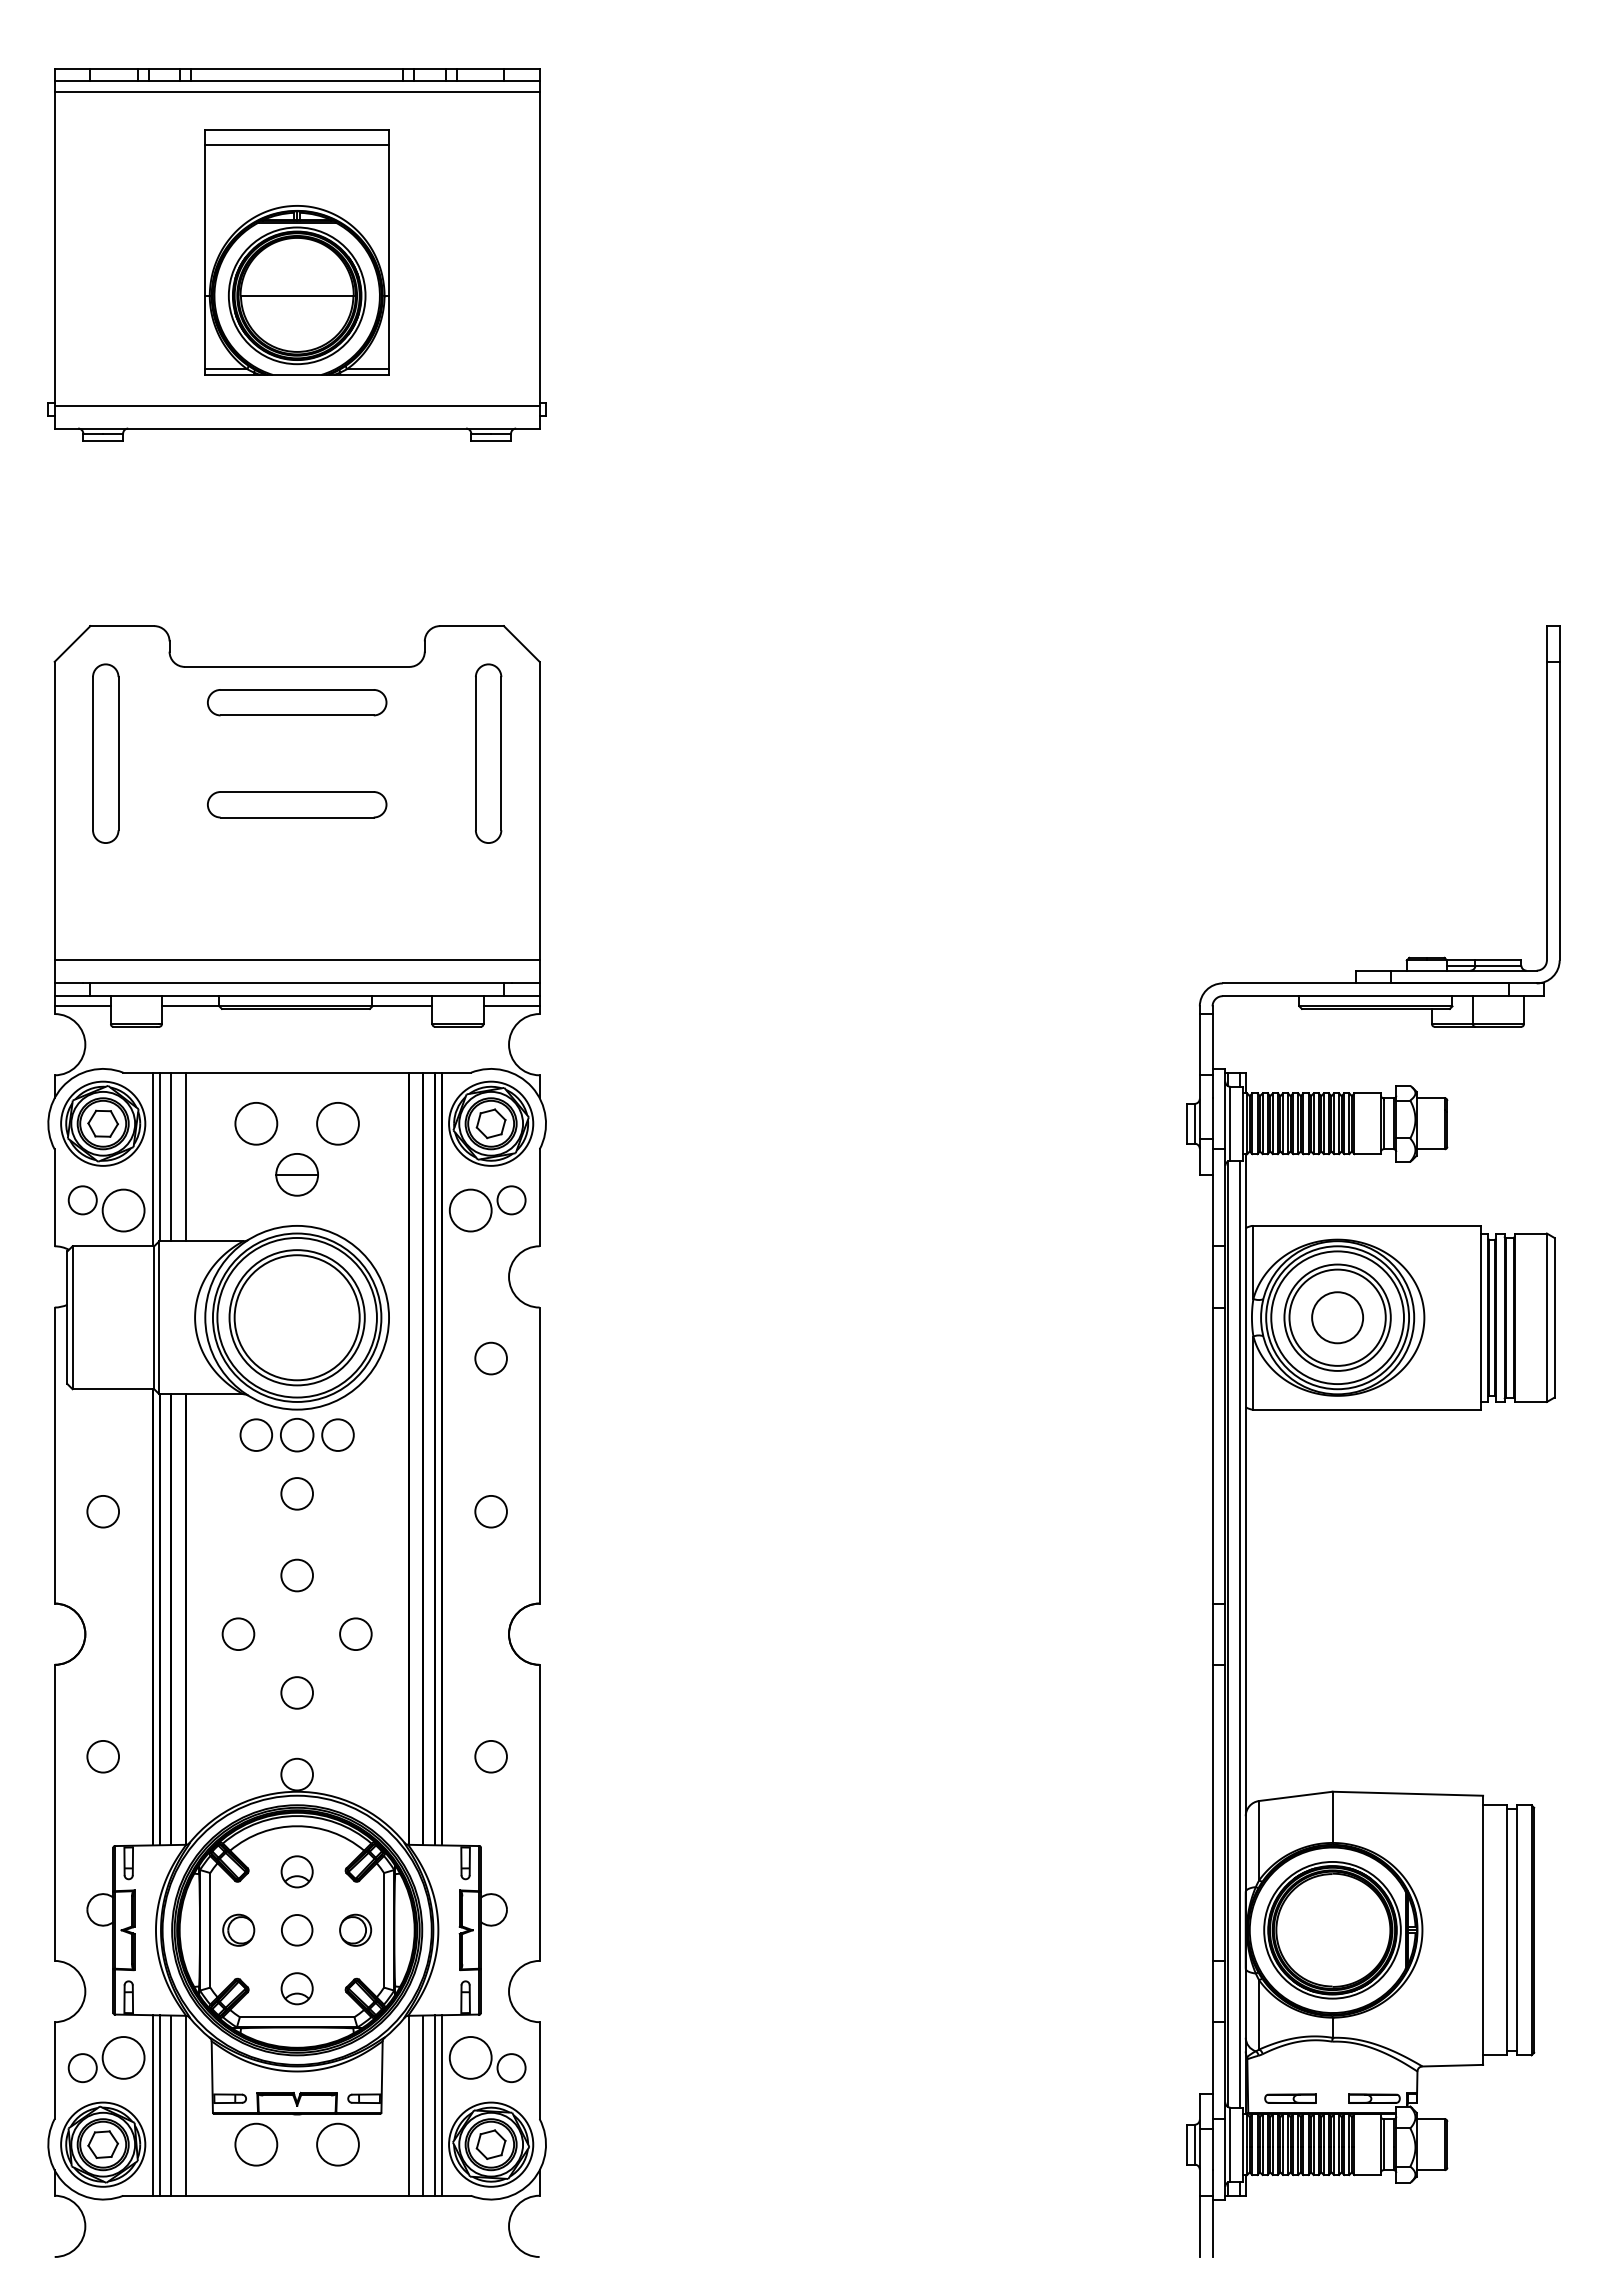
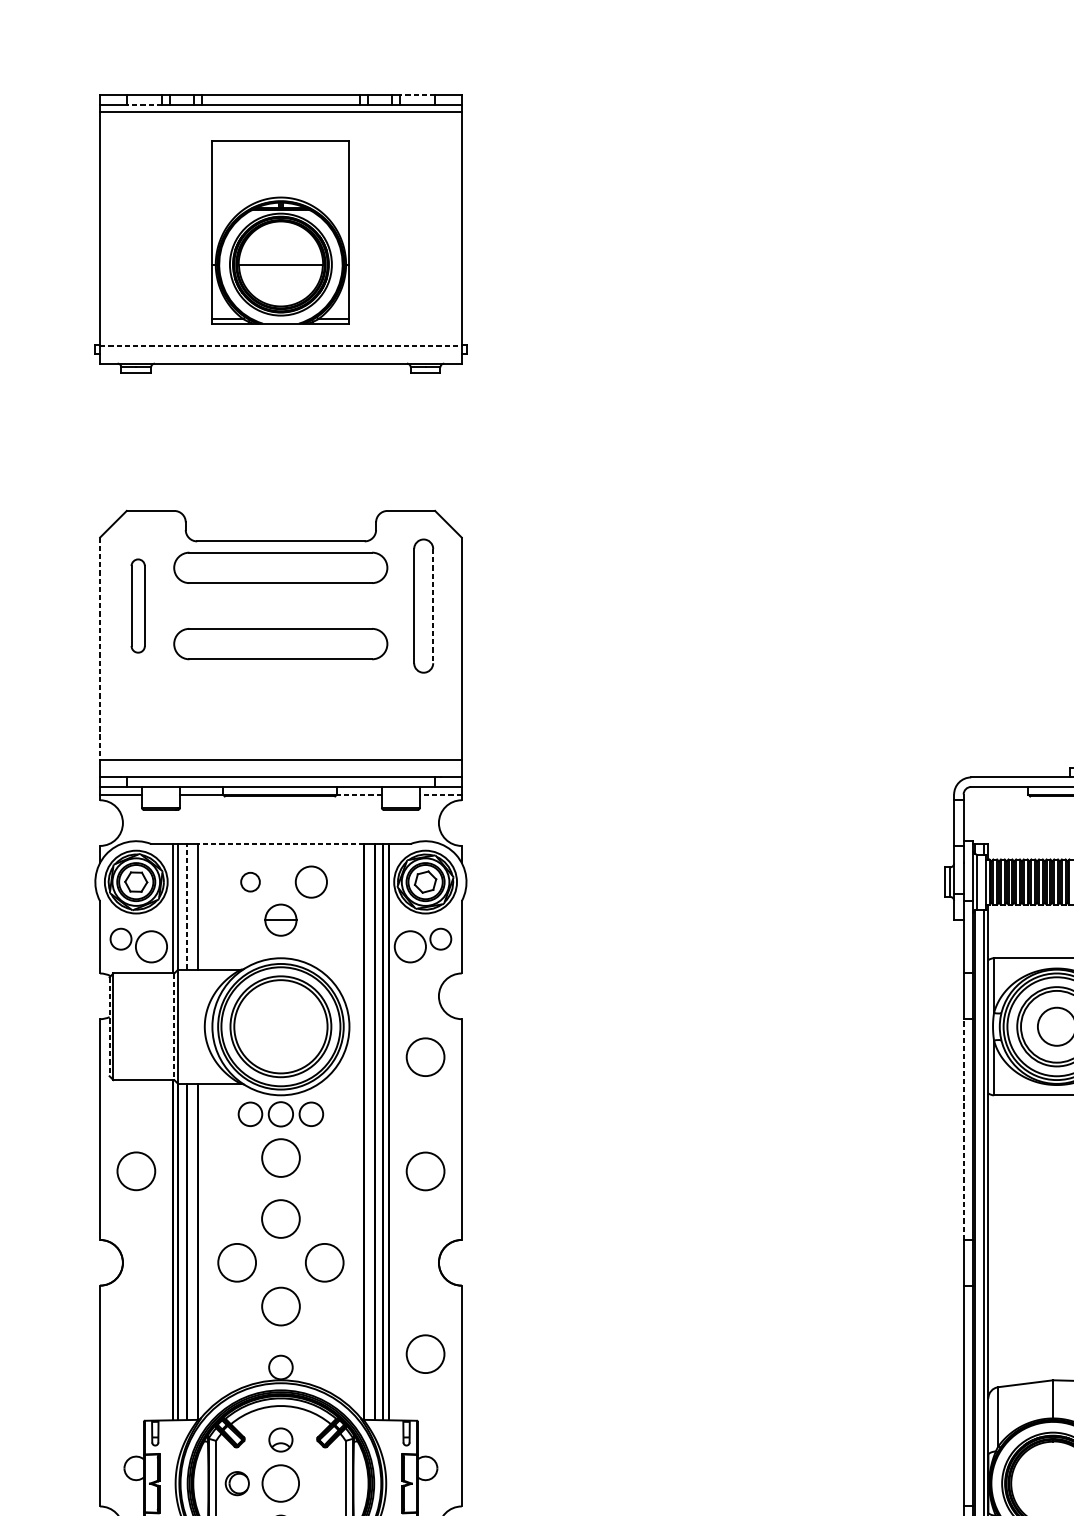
line: (480, 68) -> (417, 95), solid -> dashed
line: (114, 81) -> (144, 104), solid -> dashed
line: (297, 145) -> (281, 152), removed
line: (297, 405) -> (281, 346), solid -> dashed
part: (297, 702) -> (281, 567), size x1.6
part: (105, 753) -> (137, 605), size x0.7
line: (501, 753) -> (433, 605), solid -> dashed
part: (297, 804) -> (281, 643), size x1.6
line: (54, 811) -> (99, 649), solid -> dashed
line: (402, 1006) -> (359, 794), solid -> dashed
line: (511, 1006) -> (440, 794), solid -> dashed
line: (296, 1072) -> (280, 843), solid -> dashed
circle: (256, 1123) -> (250, 881), size x0.6
line: (171, 1156) -> (187, 906), solid -> dashed
line: (67, 1318) -> (109, 1027), solid -> dashed
line: (154, 1318) -> (174, 1027), solid -> dashed
circle: (490, 1358) -> (425, 1057), size x1.6
line: (1212, 1455) -> (963, 1129), solid -> dashed
circle: (296, 1493) -> (280, 1157), size x1.6
circle: (102, 1511) -> (135, 1171), size x1.6
circle: (490, 1511) -> (425, 1171), size x1.6
circle: (297, 1575) -> (281, 1219), size x1.6
circle: (238, 1634) -> (237, 1263), size x1.6
circle: (355, 1634) -> (324, 1263), size x1.6
circle: (296, 1692) -> (280, 1306), size x1.6
circle: (102, 1756) -> (135, 1353), removed
circle: (490, 1756) -> (425, 1353), size x1.6
part: (355, 1929) -> (324, 1483), removed
circle: (297, 1930) -> (281, 1483), size x1.6

